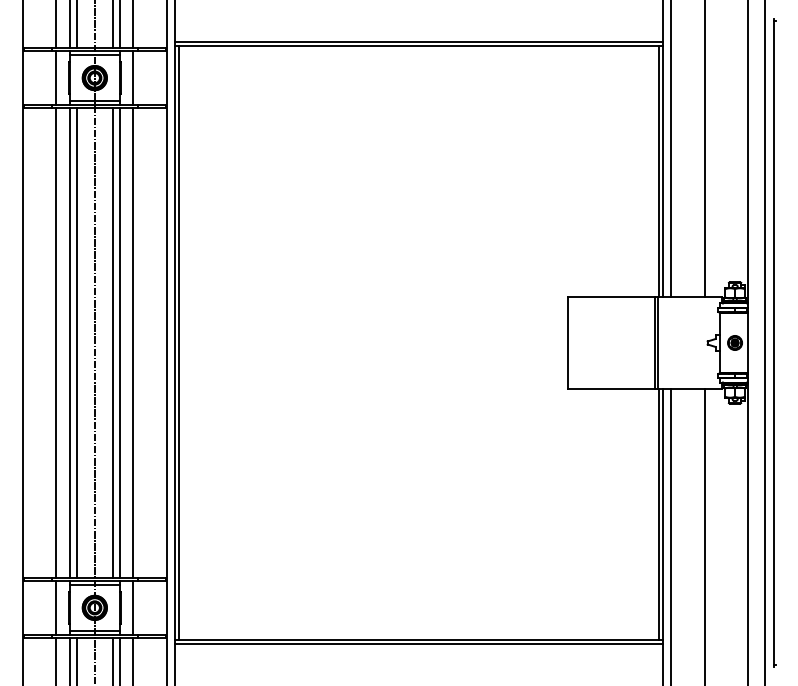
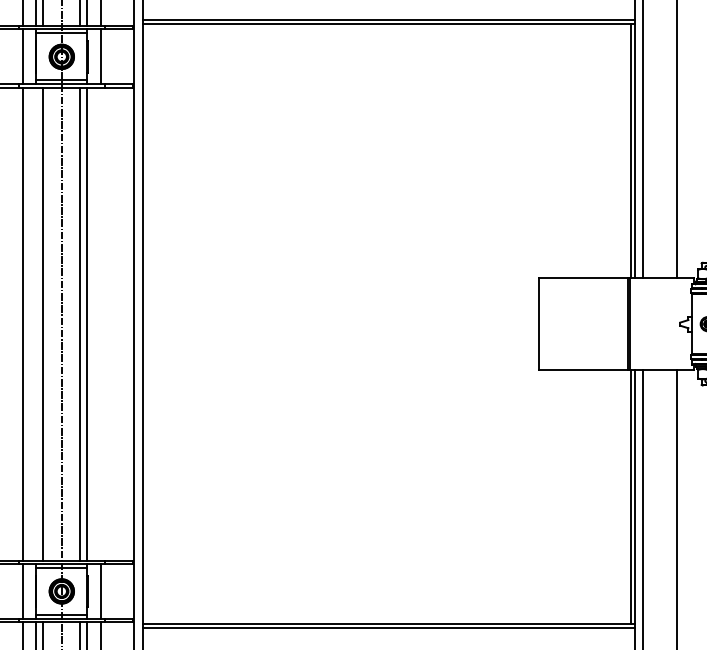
line: (69, 342) -> (36, 323), removed
line: (133, 342) -> (100, 323), removed
line: (178, 342) -> (146, 323), removed

